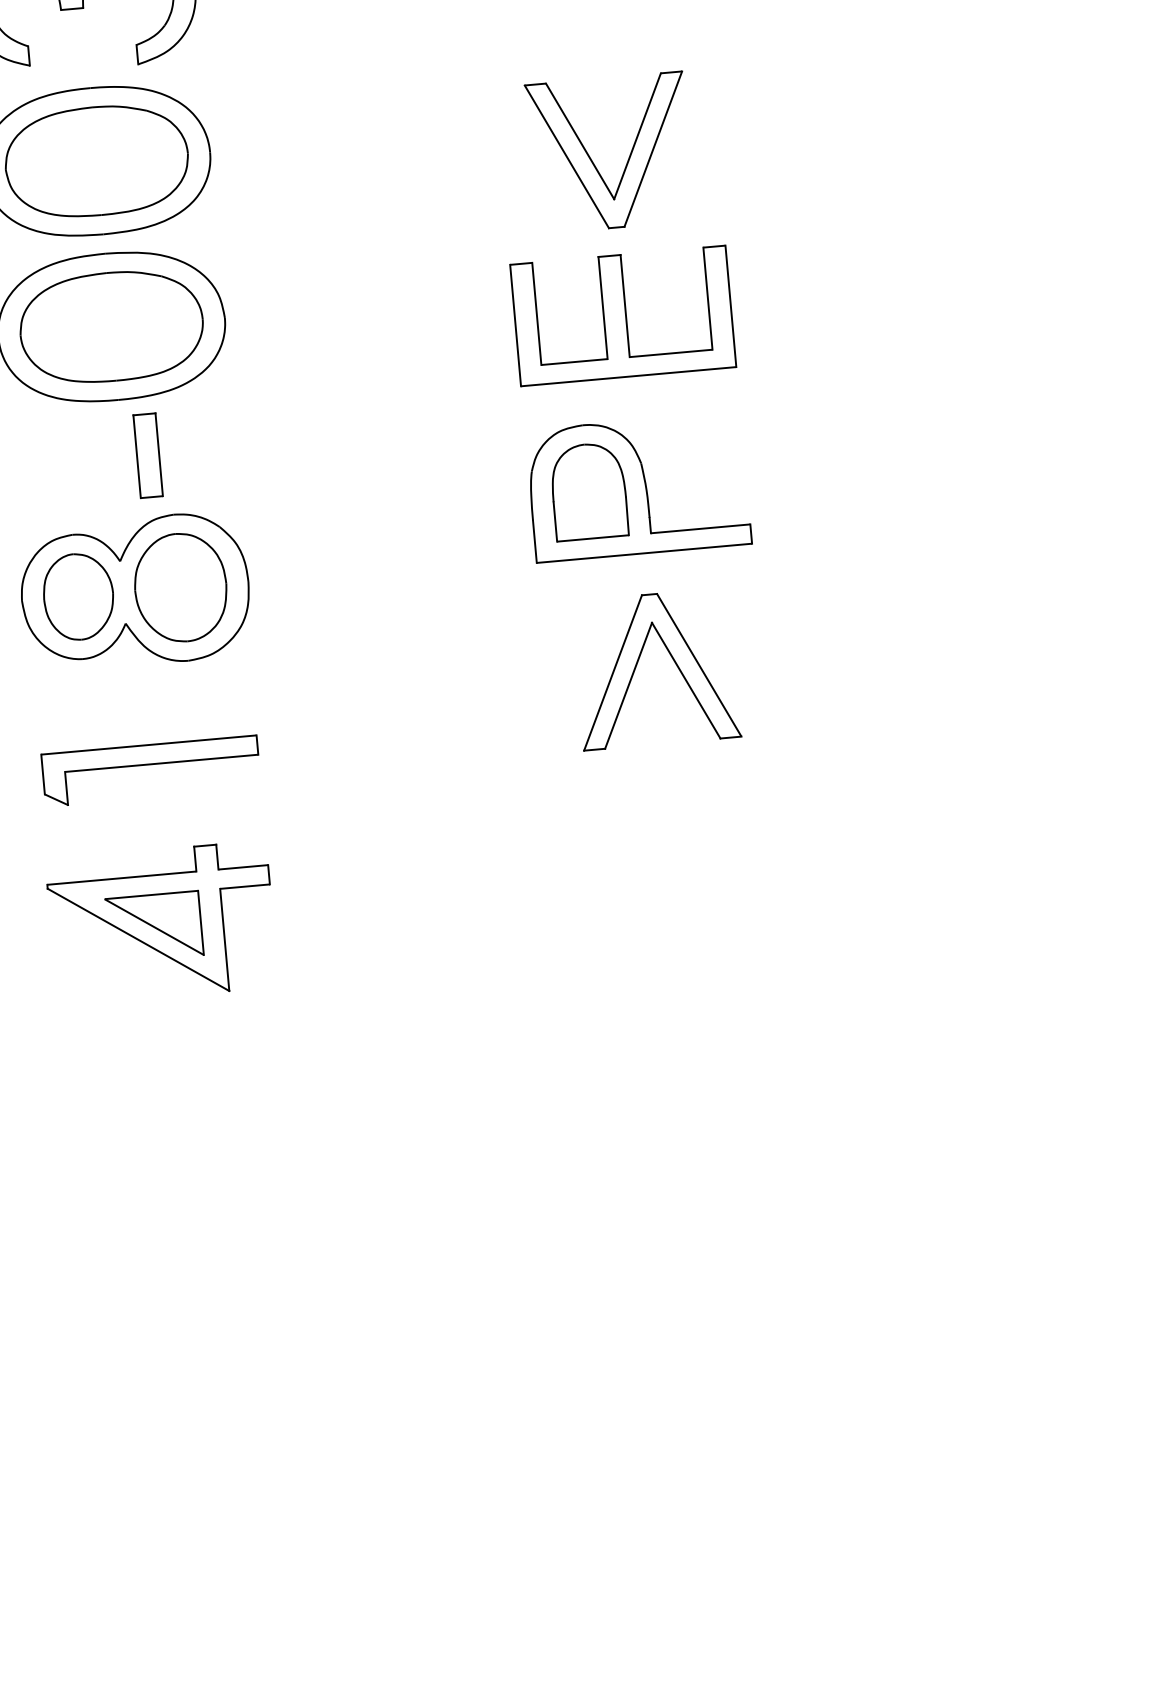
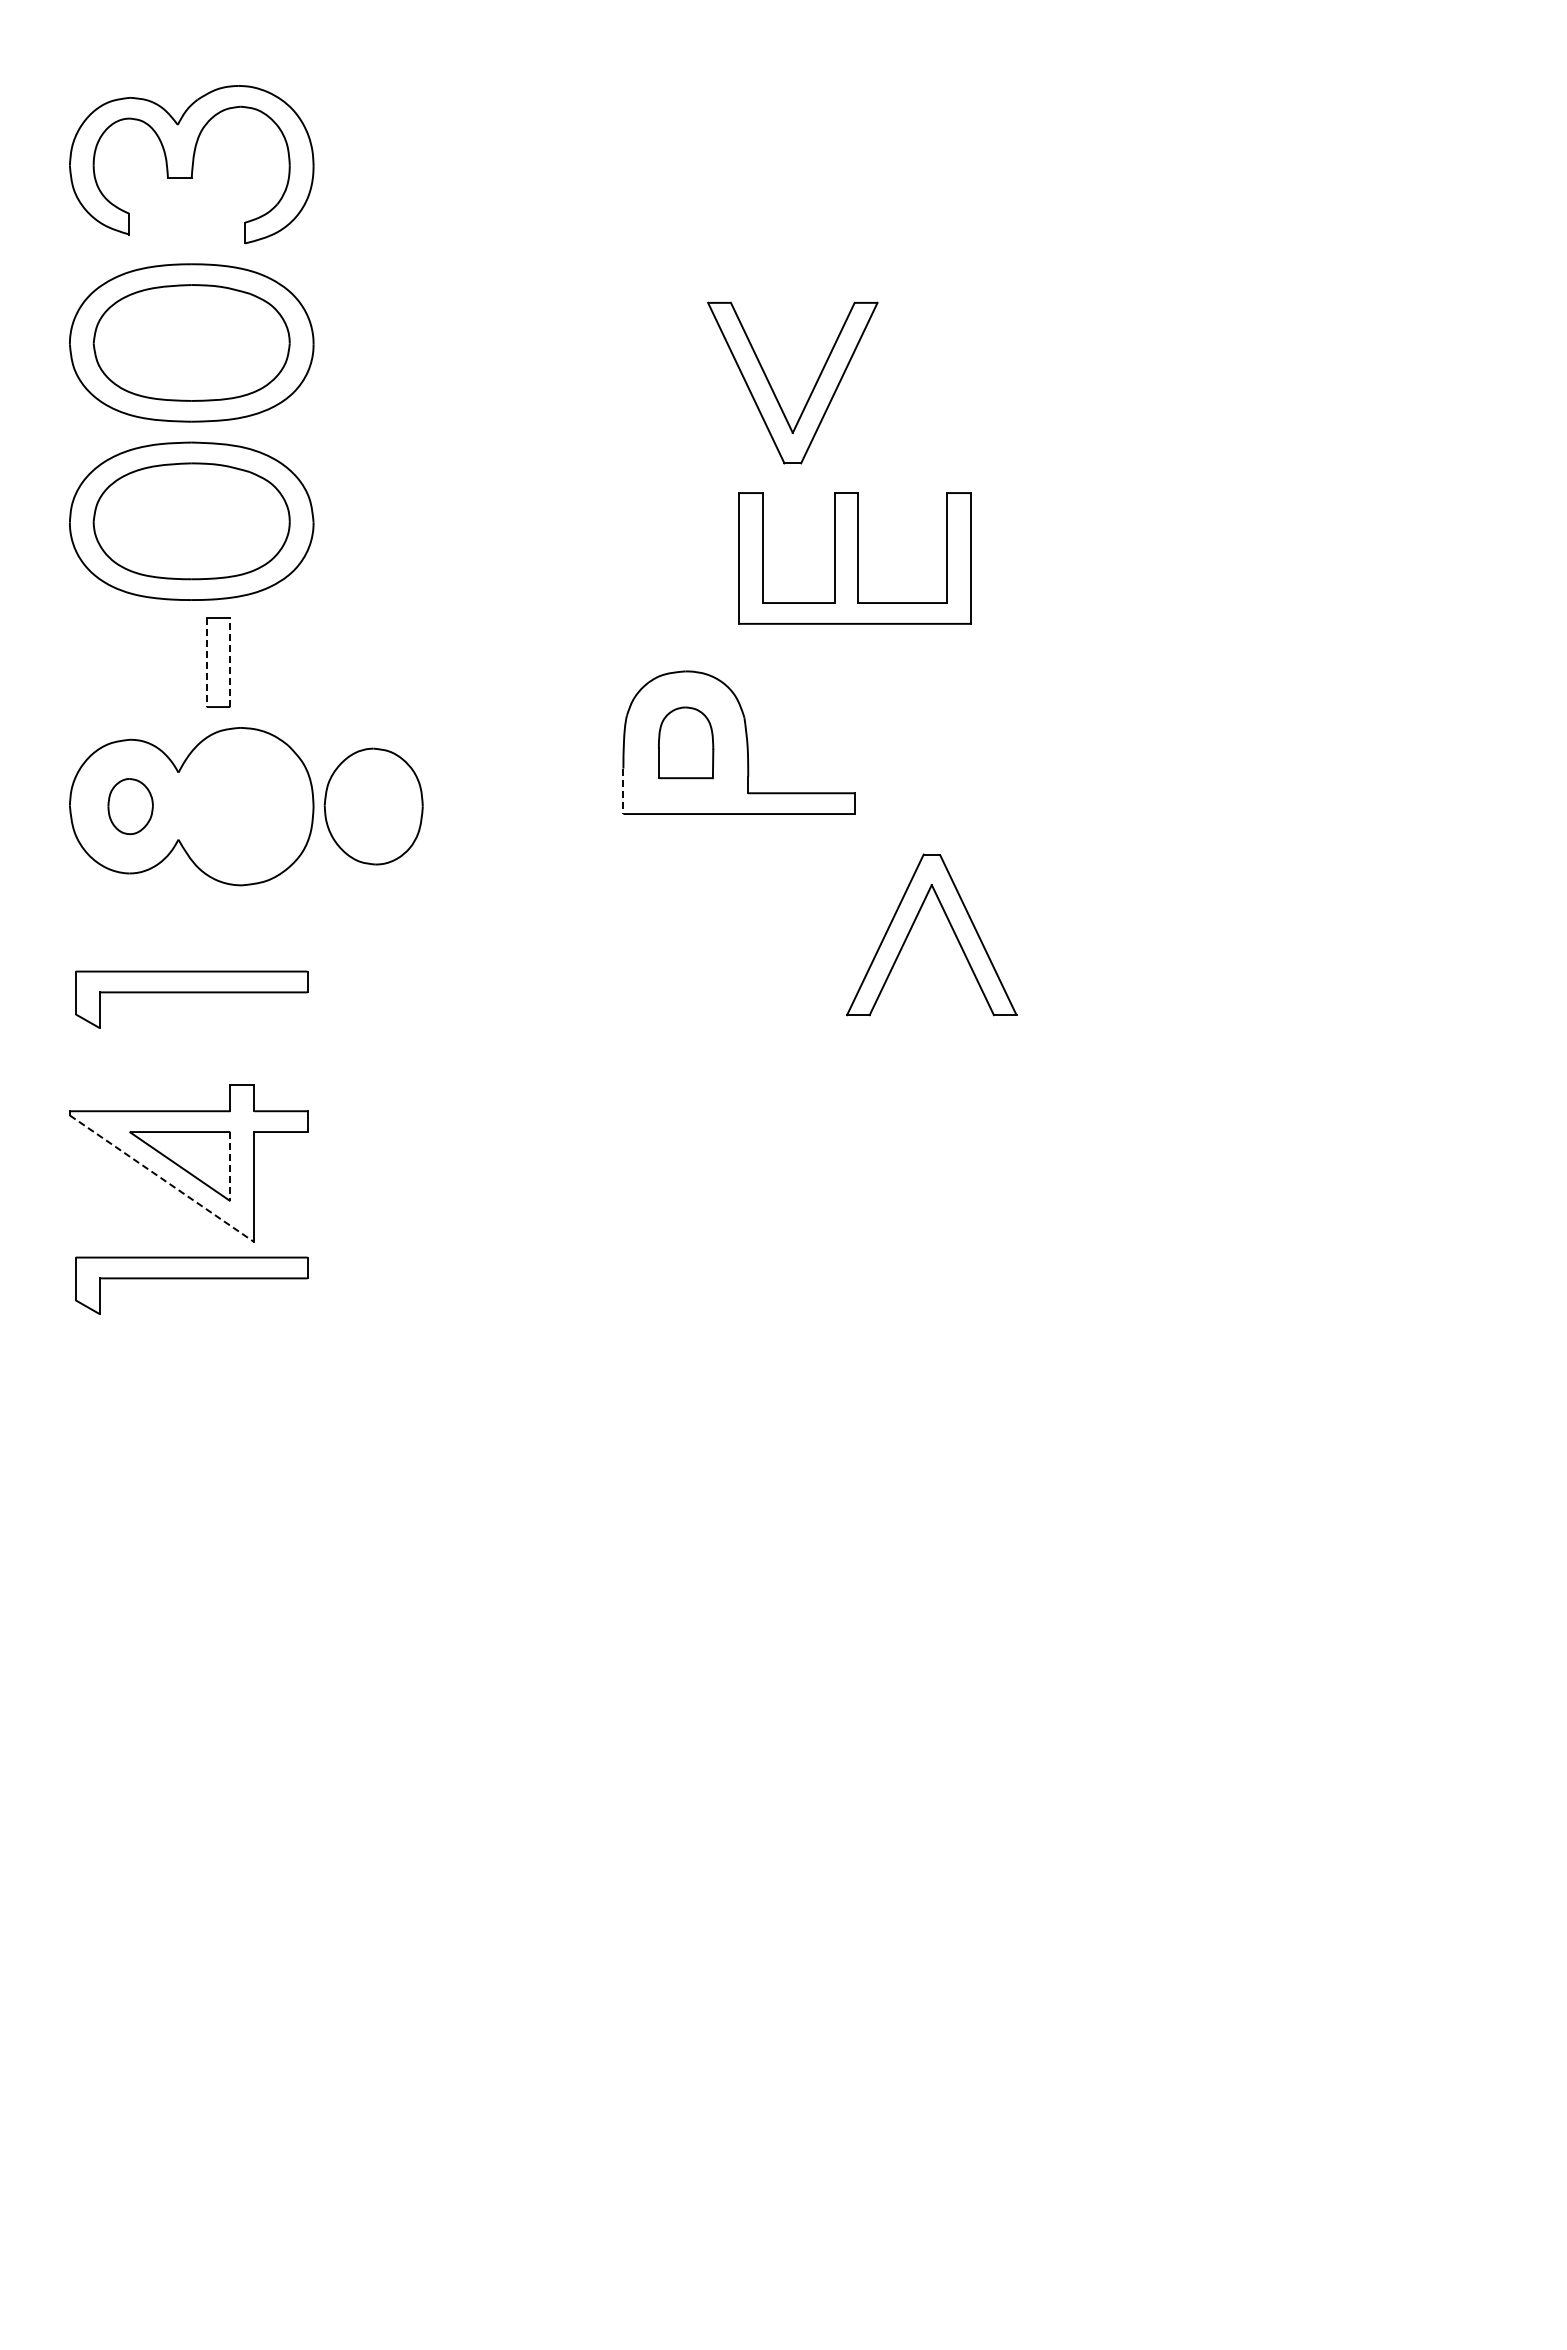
part: (593, 162) -> (774, 391), moved
part: (622, 316) -> (854, 558), moved
line: (159, 454) -> (230, 662), solid -> dashed
line: (137, 456) -> (206, 662), solid -> dashed
part: (588, 491) -> (685, 742), size x0.7
line: (534, 541) -> (623, 791), solid -> dashed
part: (180, 587) -> (373, 806), moved
part: (78, 596) -> (130, 806), size x0.6
part: (637, 664) -> (912, 928), moved
line: (201, 922) -> (230, 1166), solid -> dashed
line: (138, 939) -> (162, 1178), solid -> dashed
part: (174, 1036) -> (191, 1285), added

